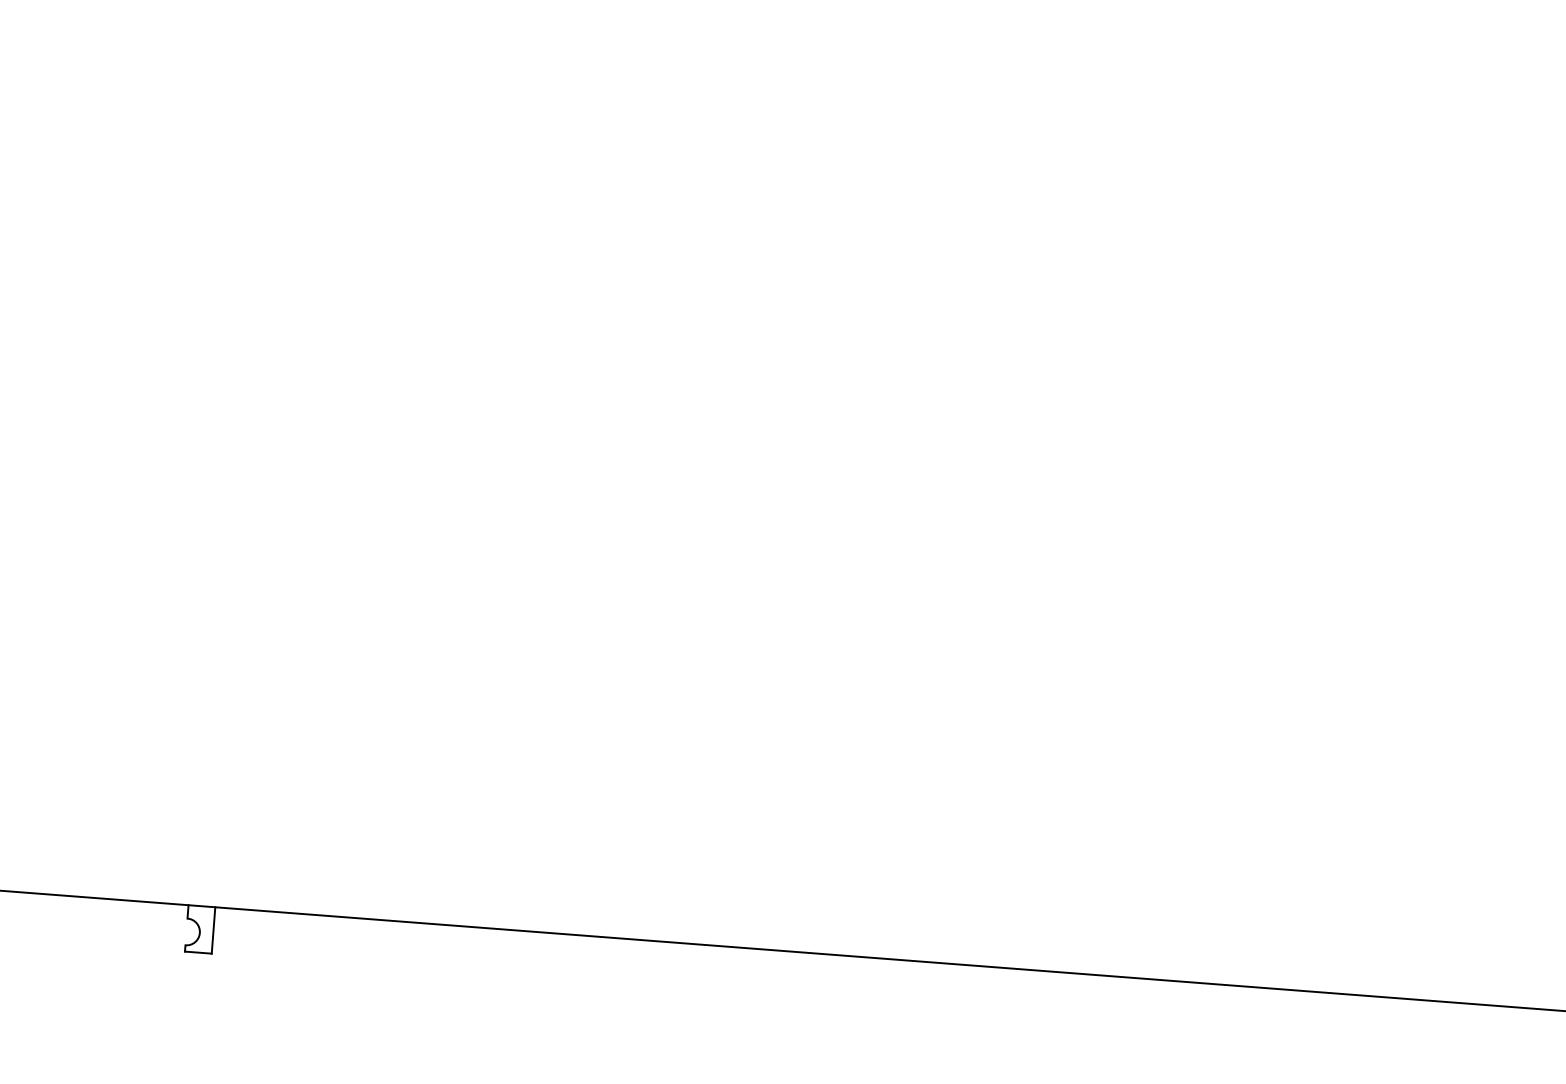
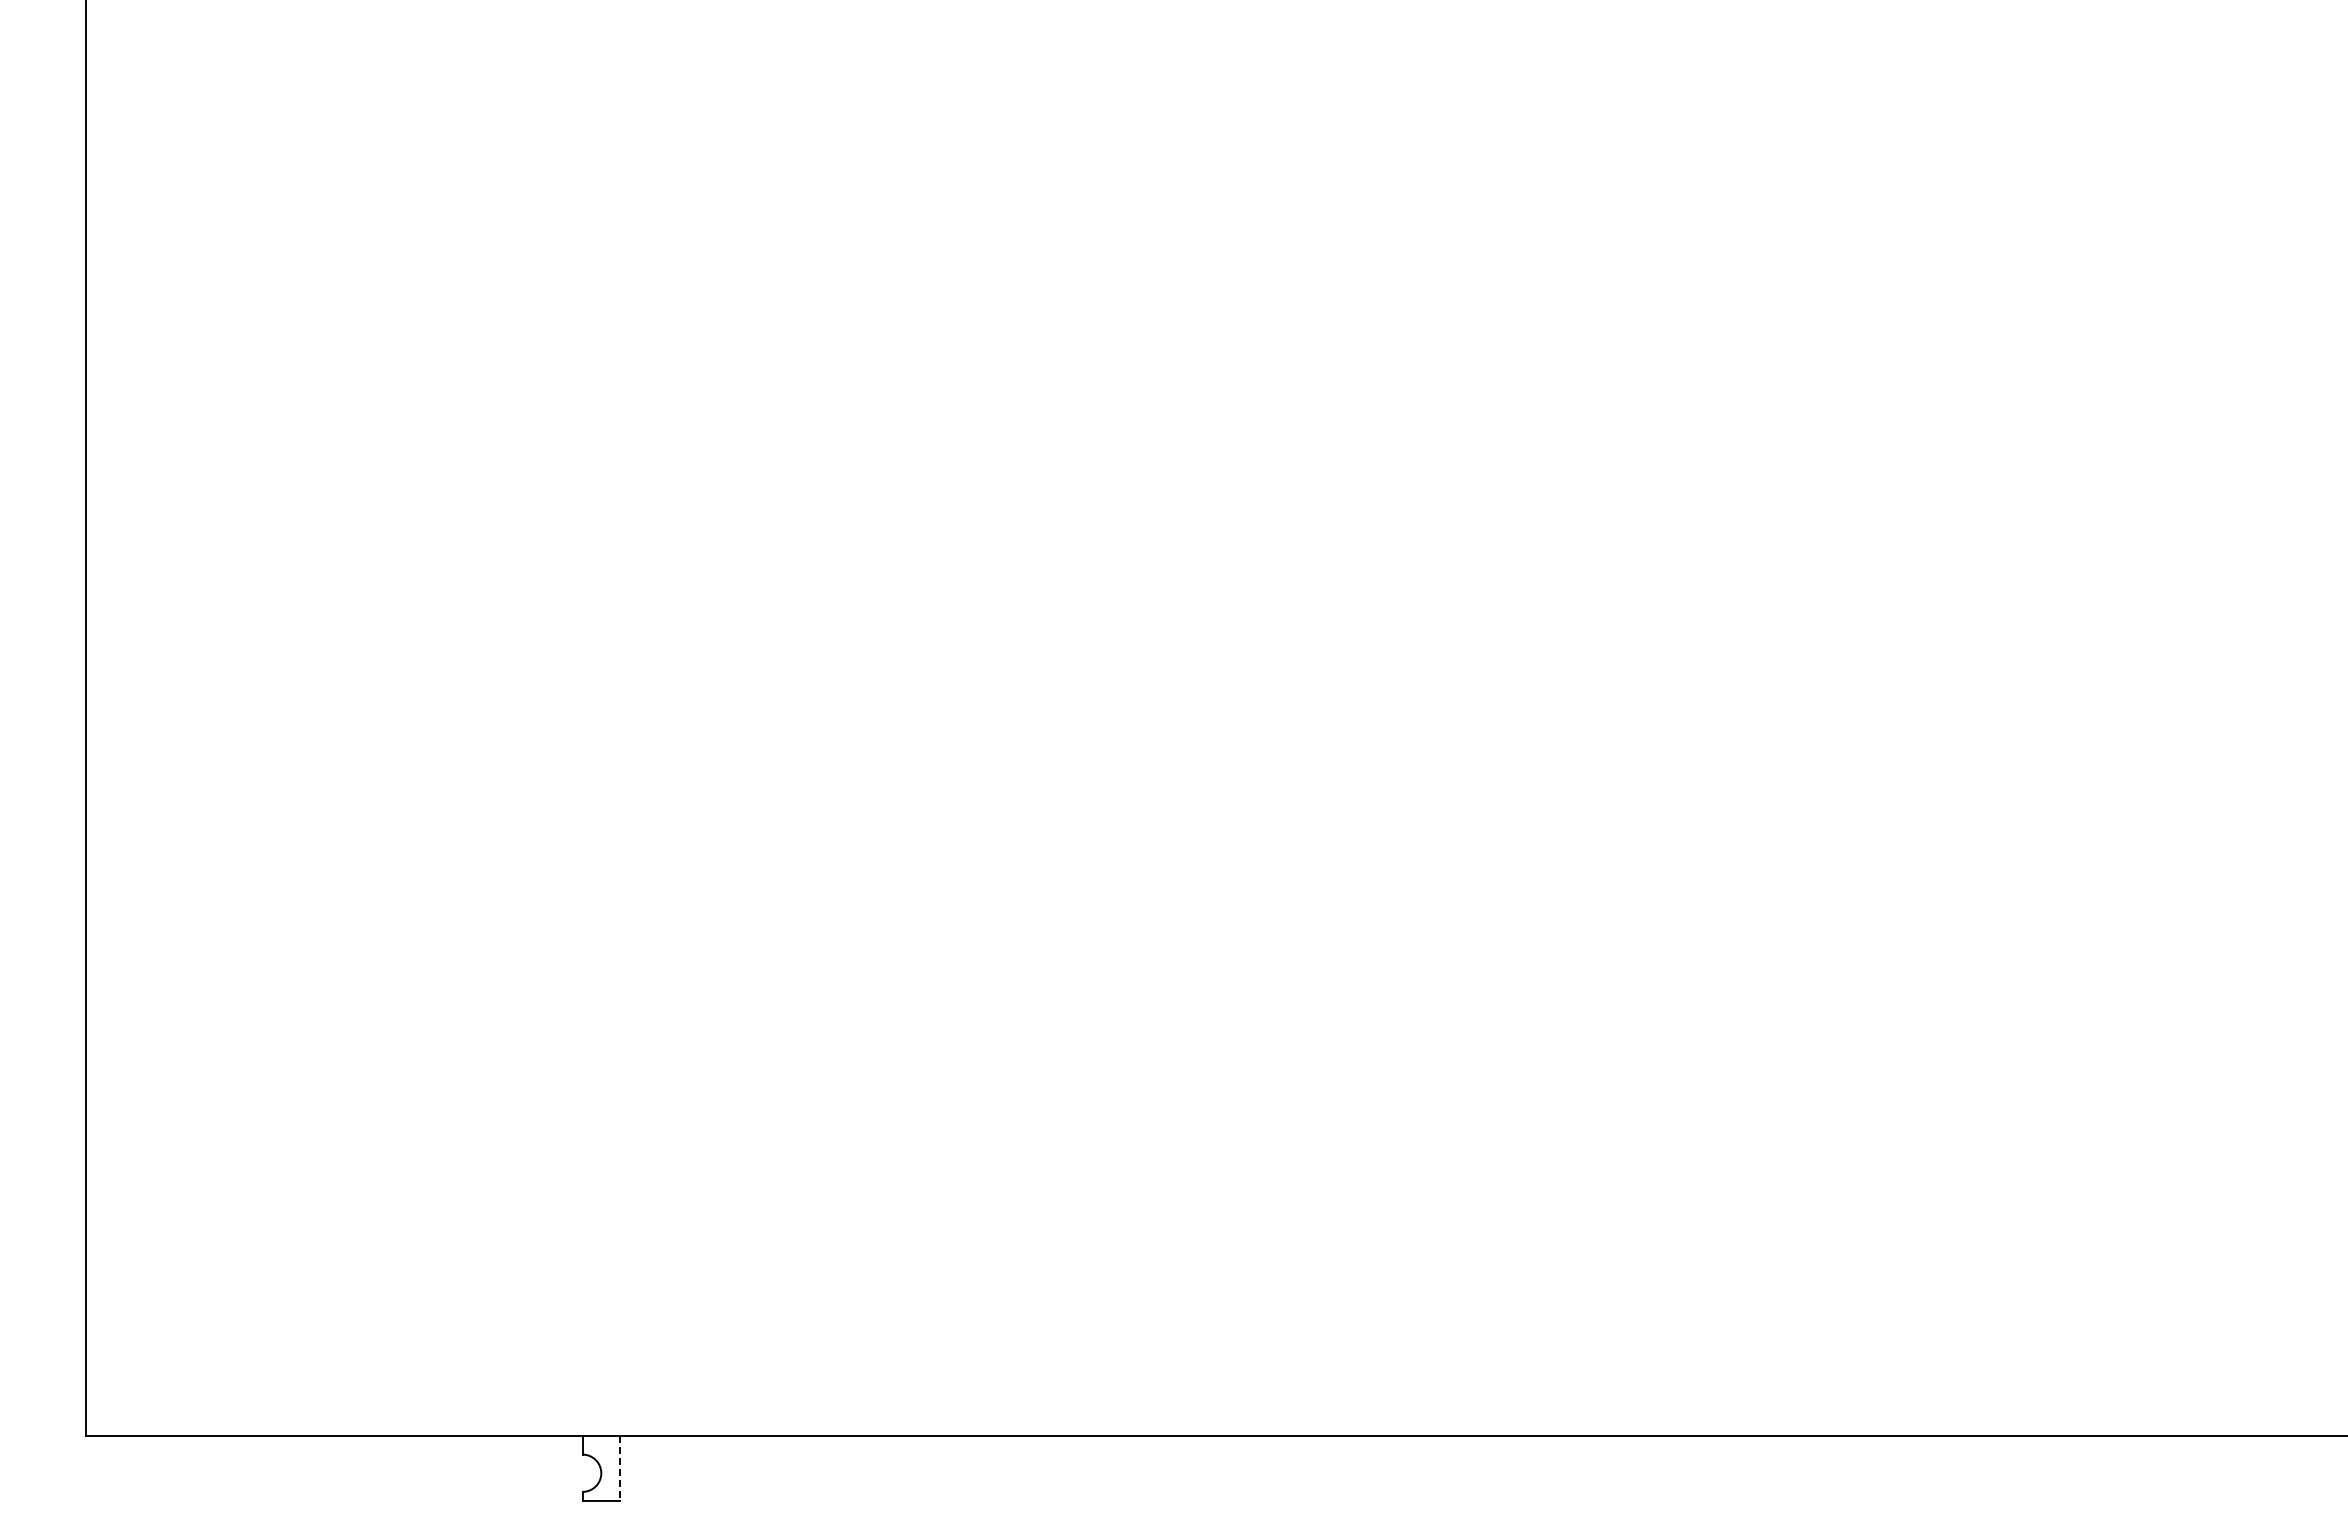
line: (213, 930) -> (619, 1468), solid -> dashed

